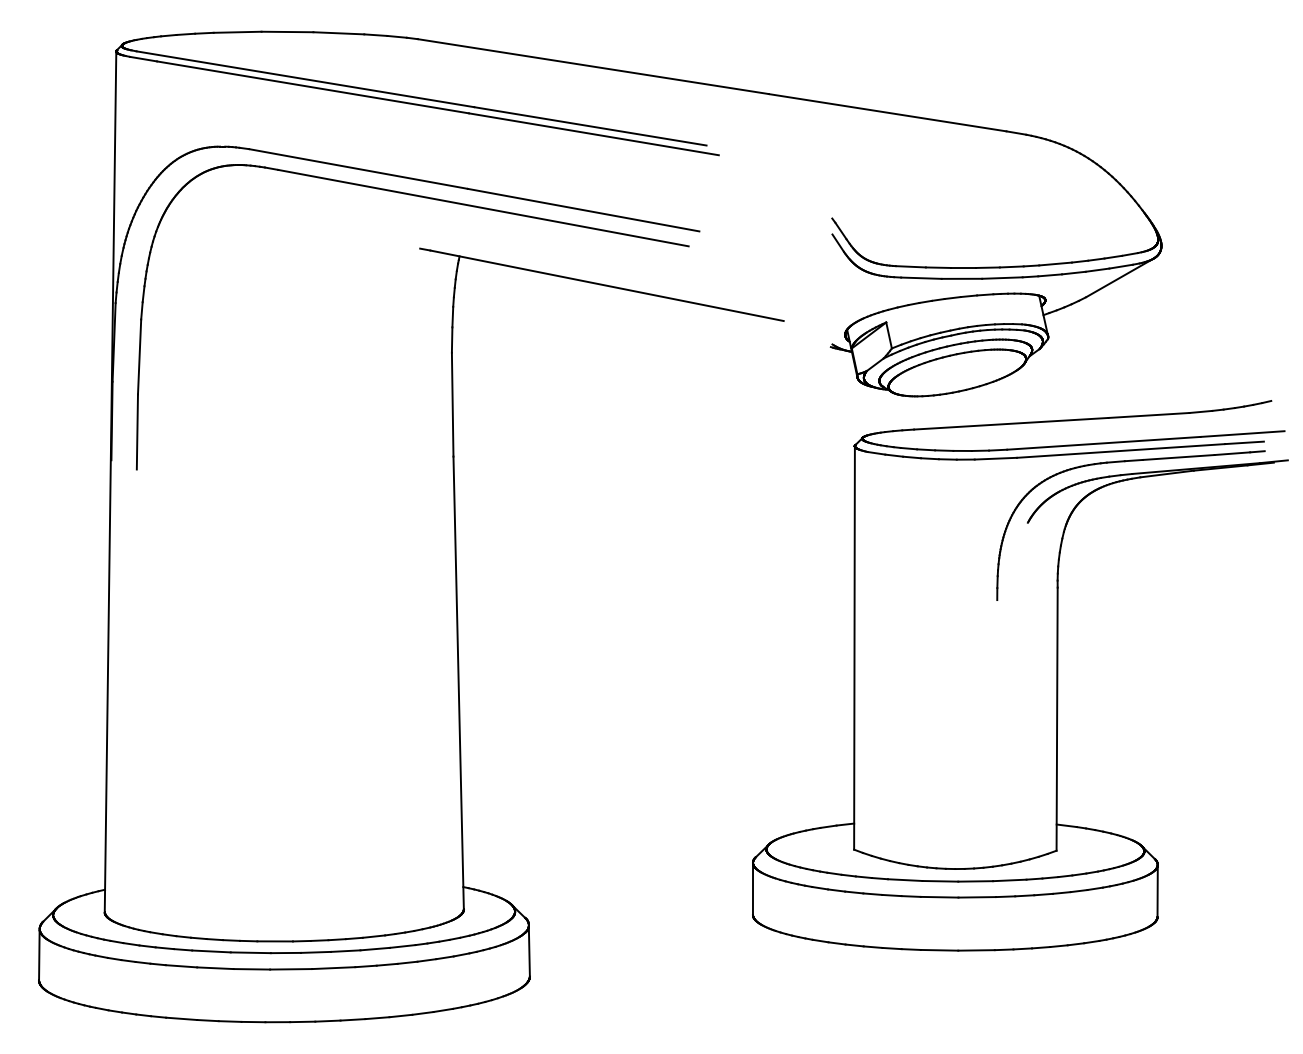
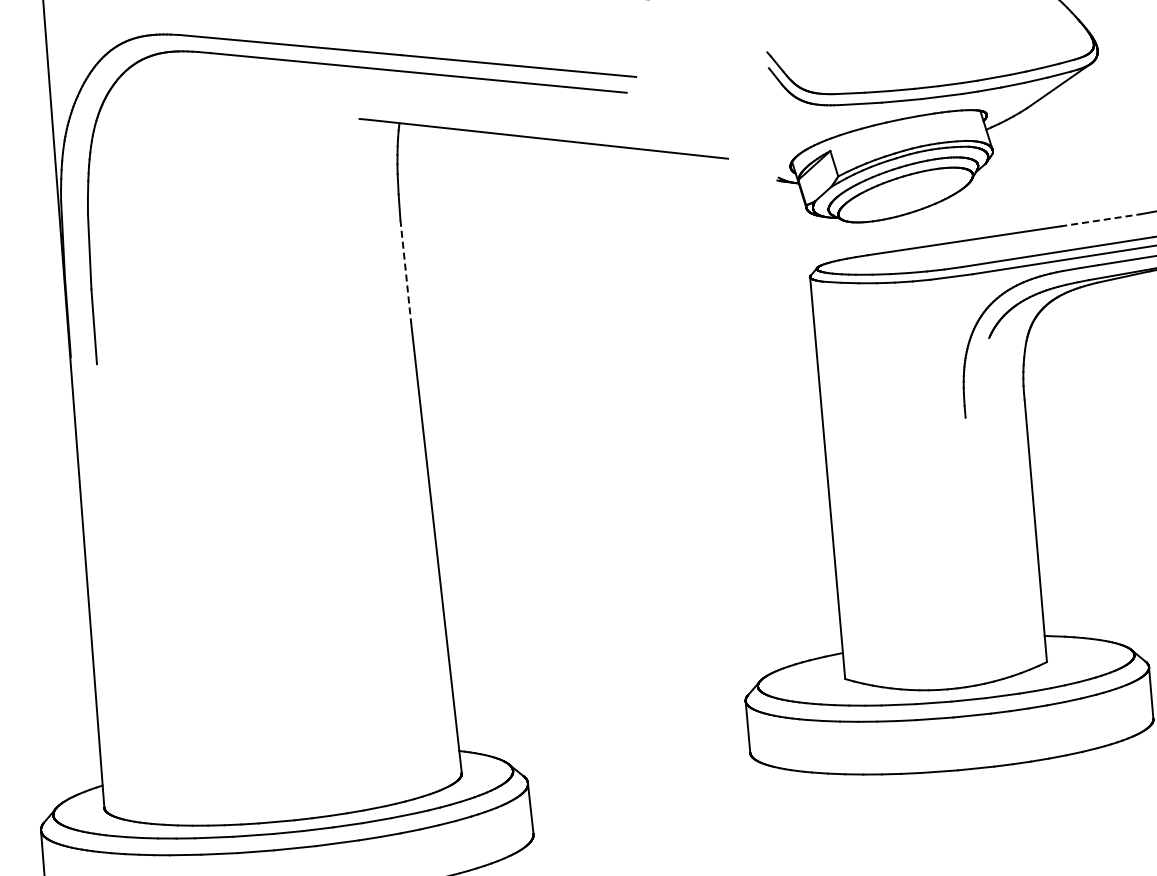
line: (452, 404) -> (405, 271), solid -> dashed
line: (1149, 415) -> (1100, 220), solid -> dashed

